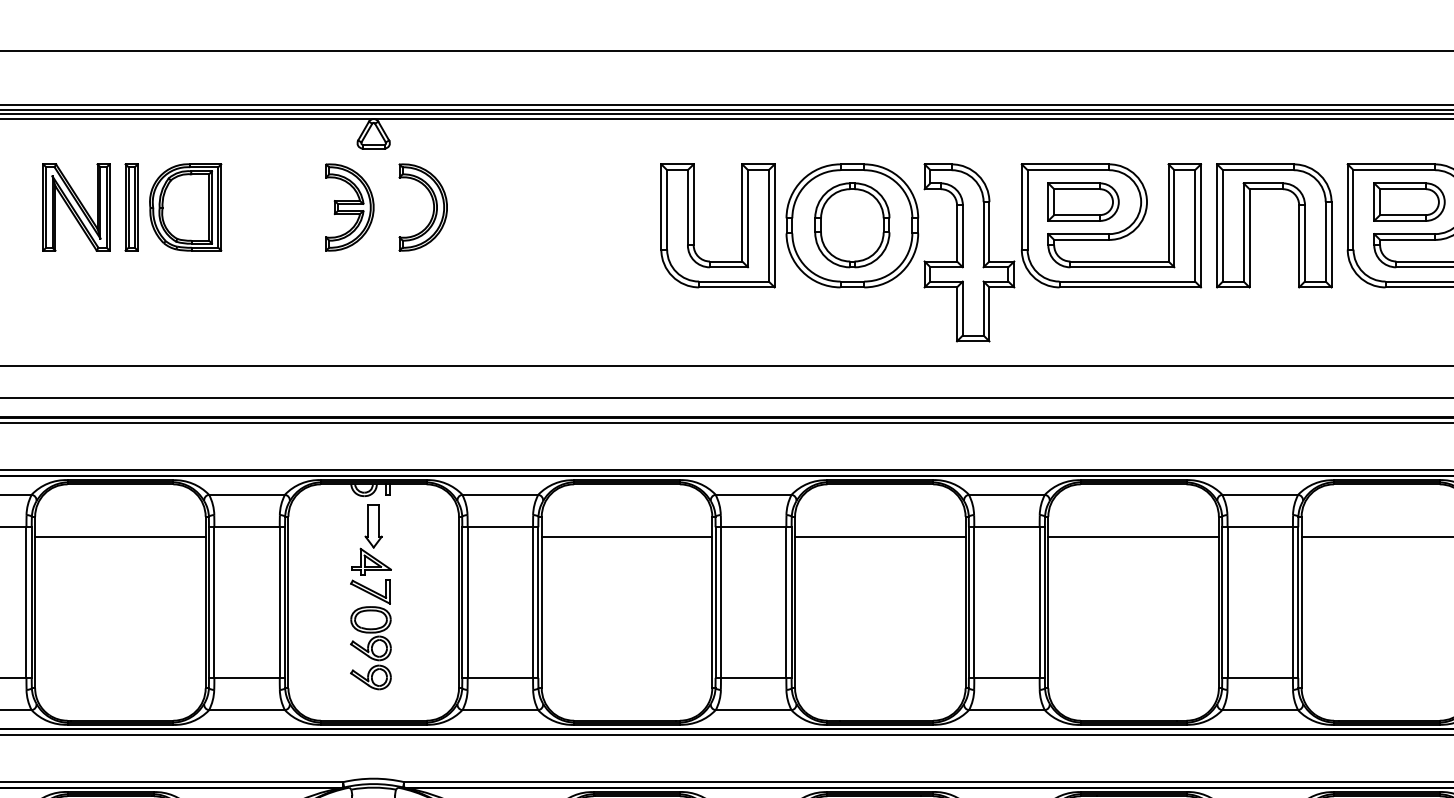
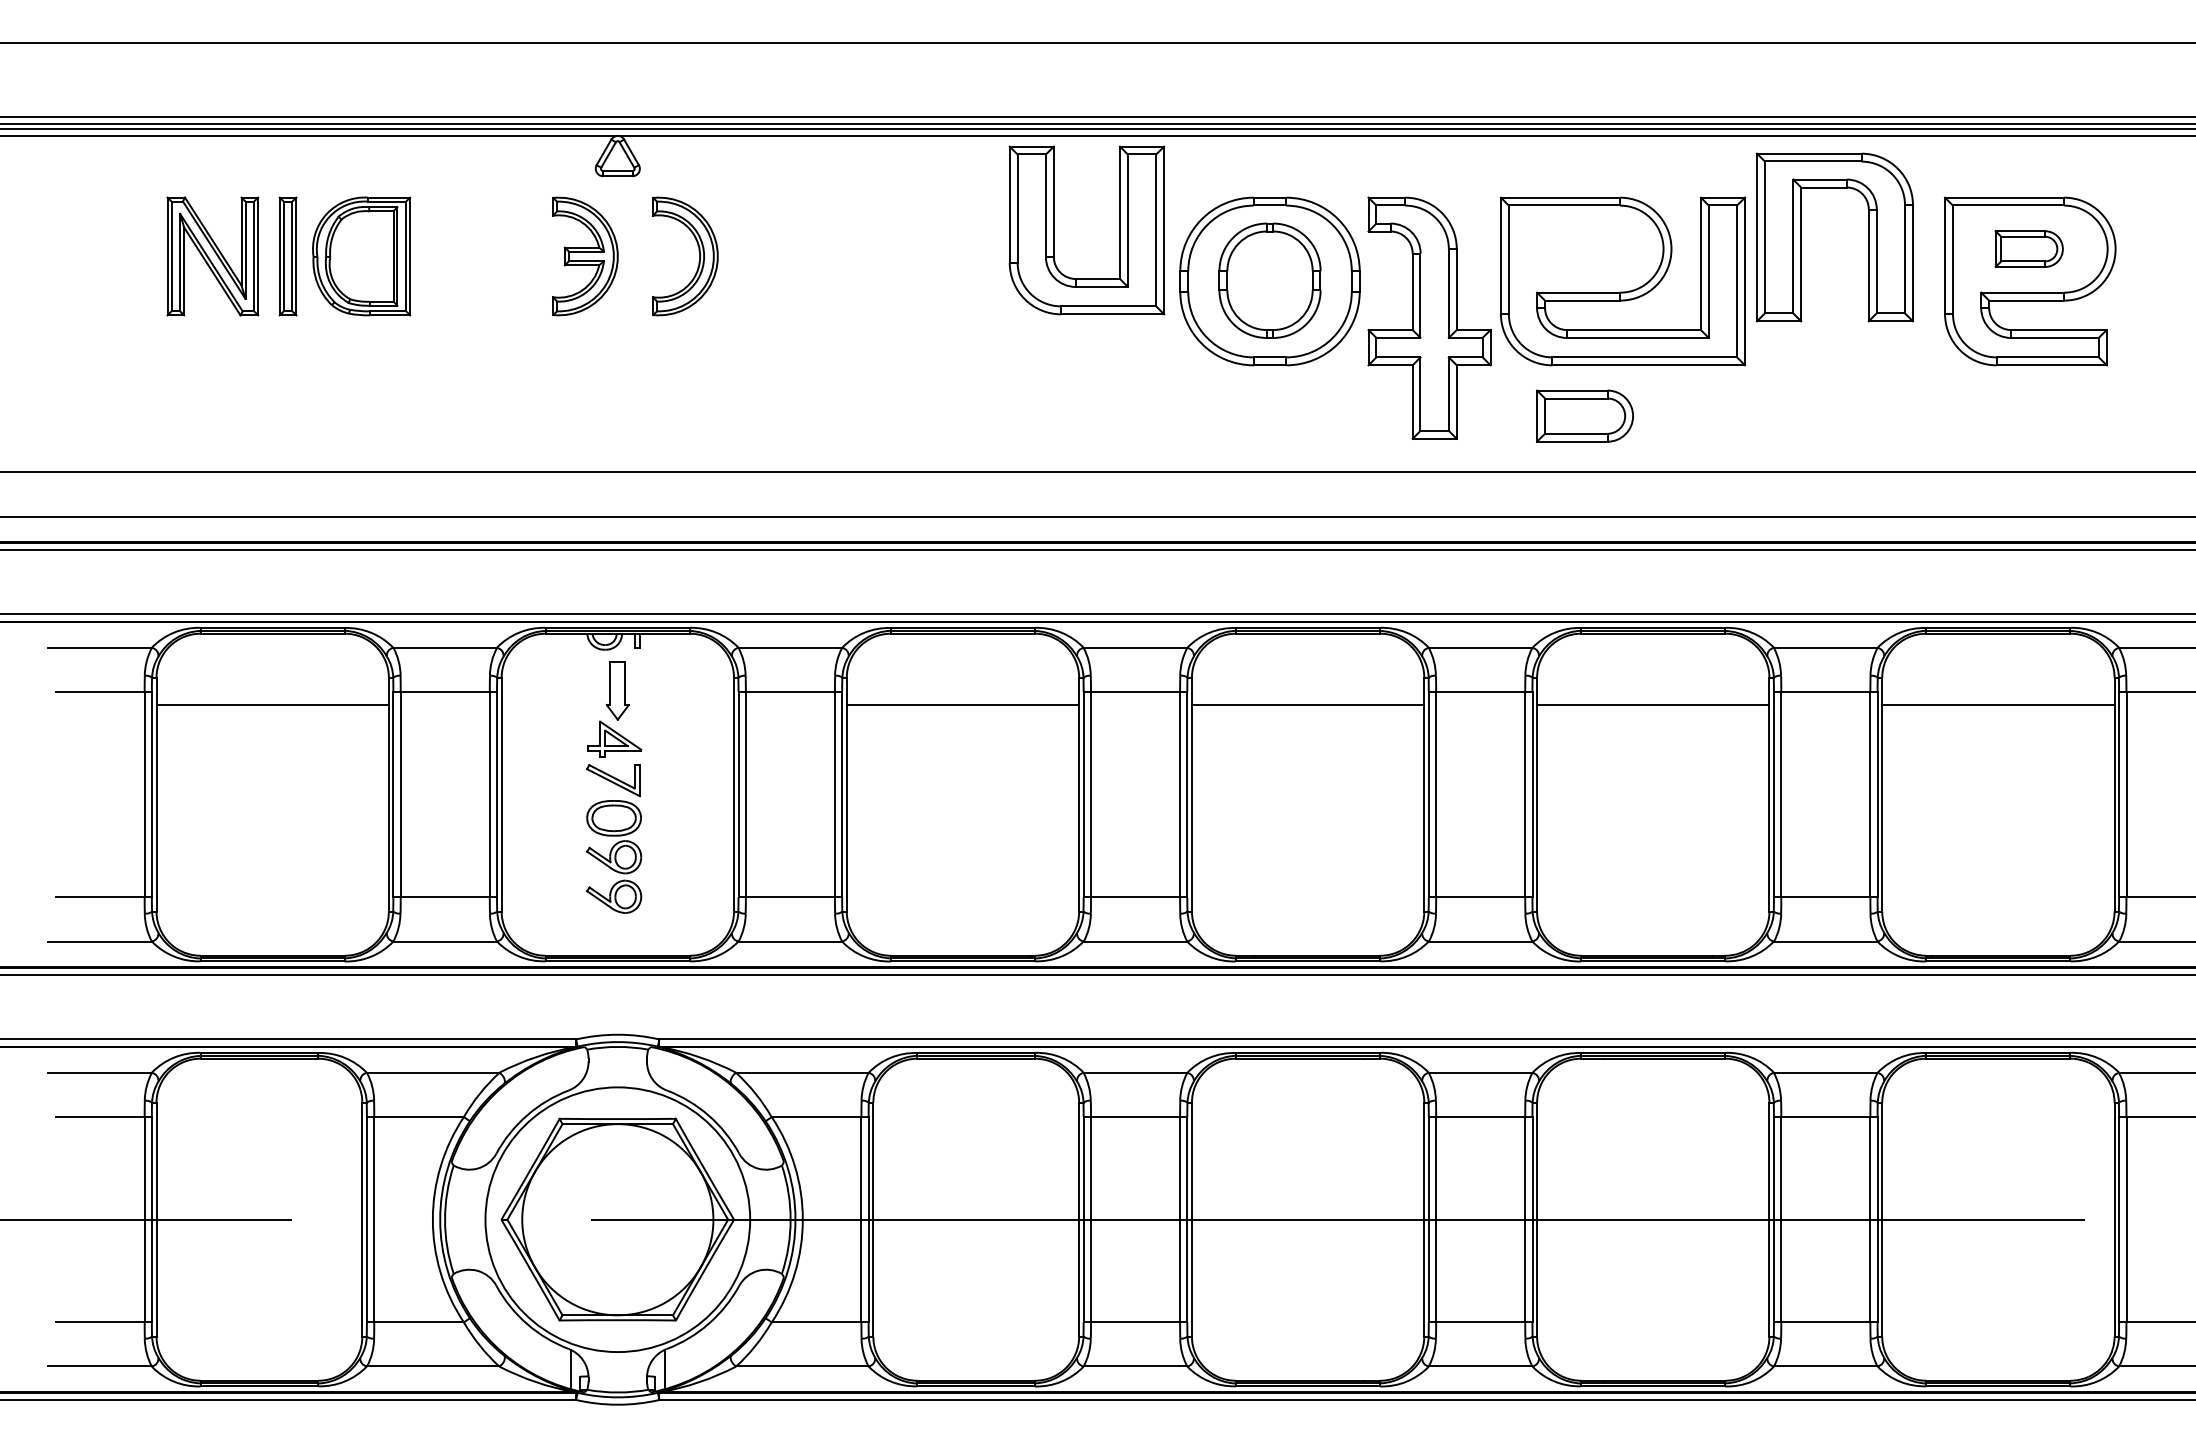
part: (1083, 201) -> (1584, 415), moved
part: (1409, 201) -> (2029, 248), size x0.7
part: (694, 225) -> (1054, 230), moved
part: (1249, 225) -> (1801, 237), moved

